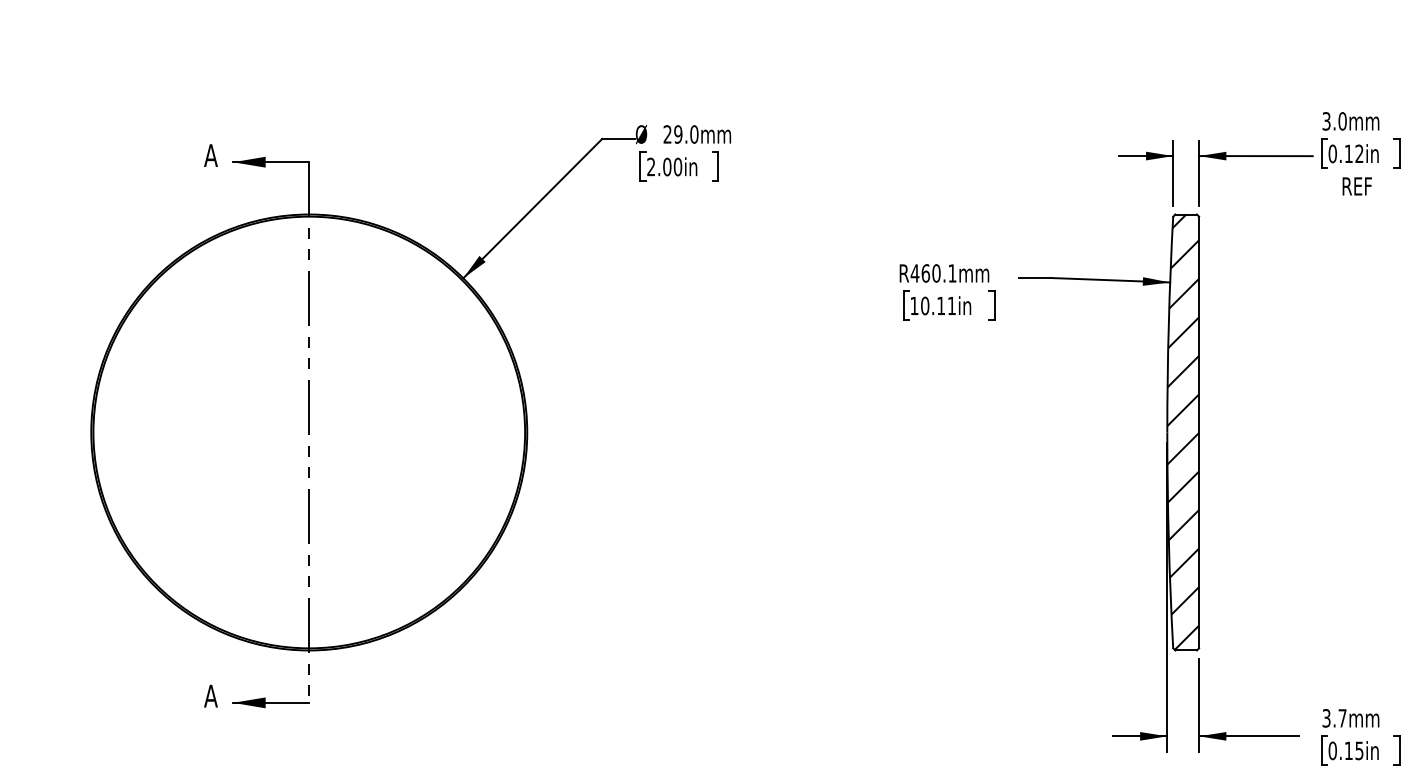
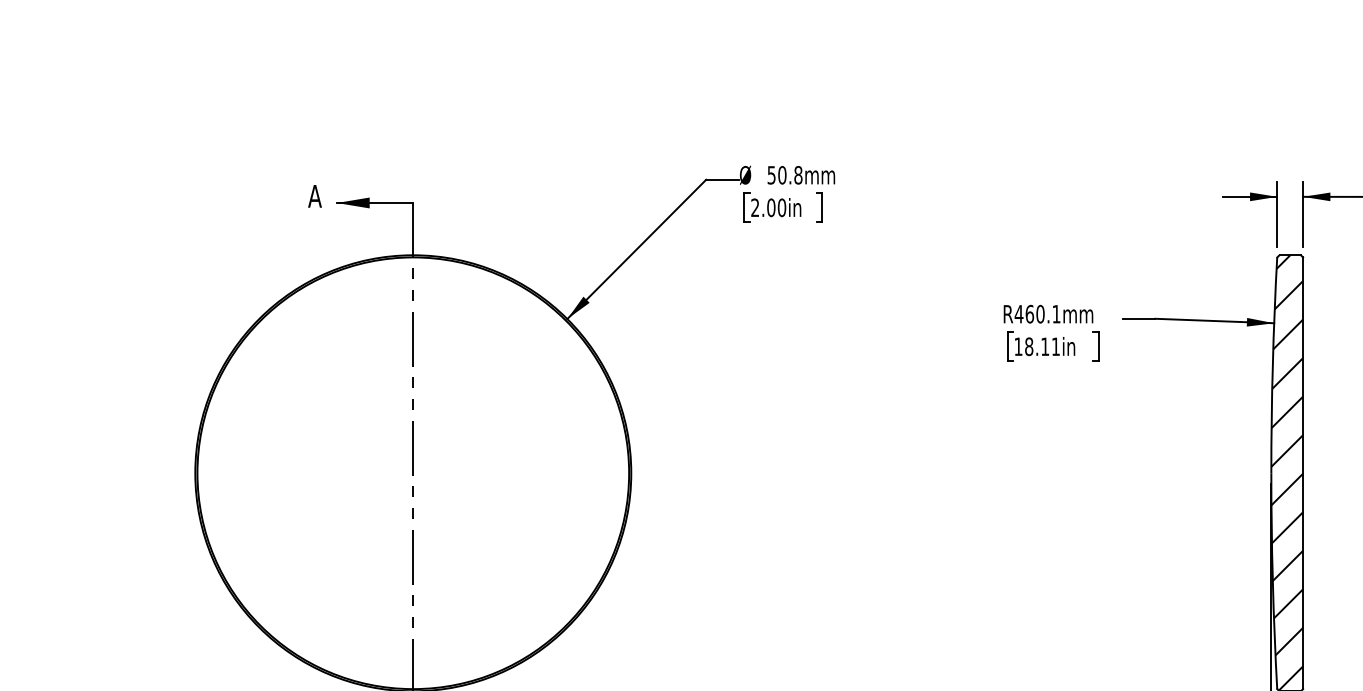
text: (680, 134) -> (784, 175), 29.0mm -> 50.8mm
text: (925, 305) -> (1029, 346), 10.11in -> 18.11in

